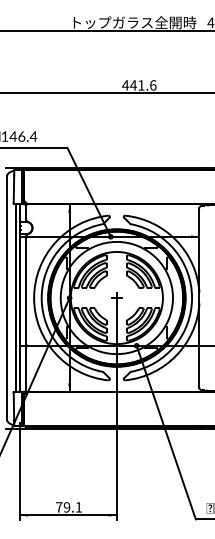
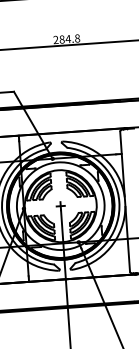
text: (139, 85) -> (66, 39), 441.6 -> 284.8

